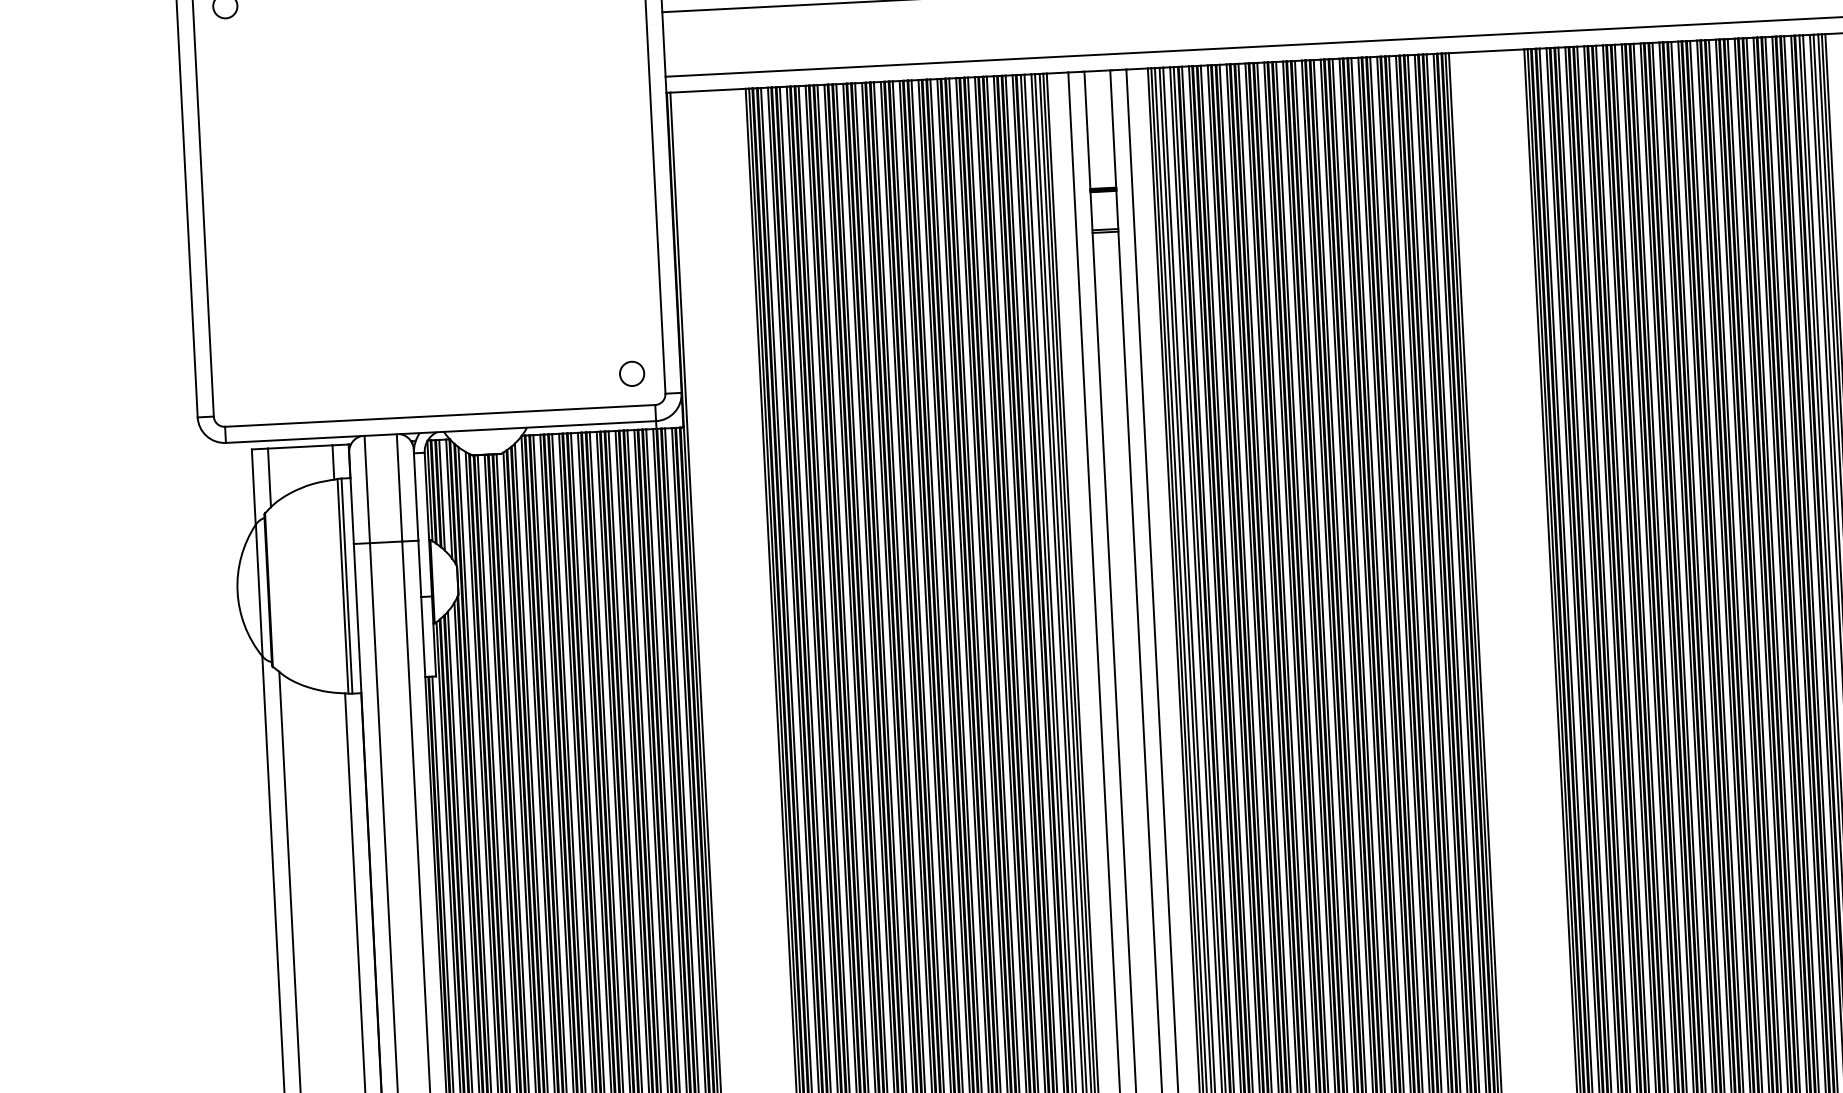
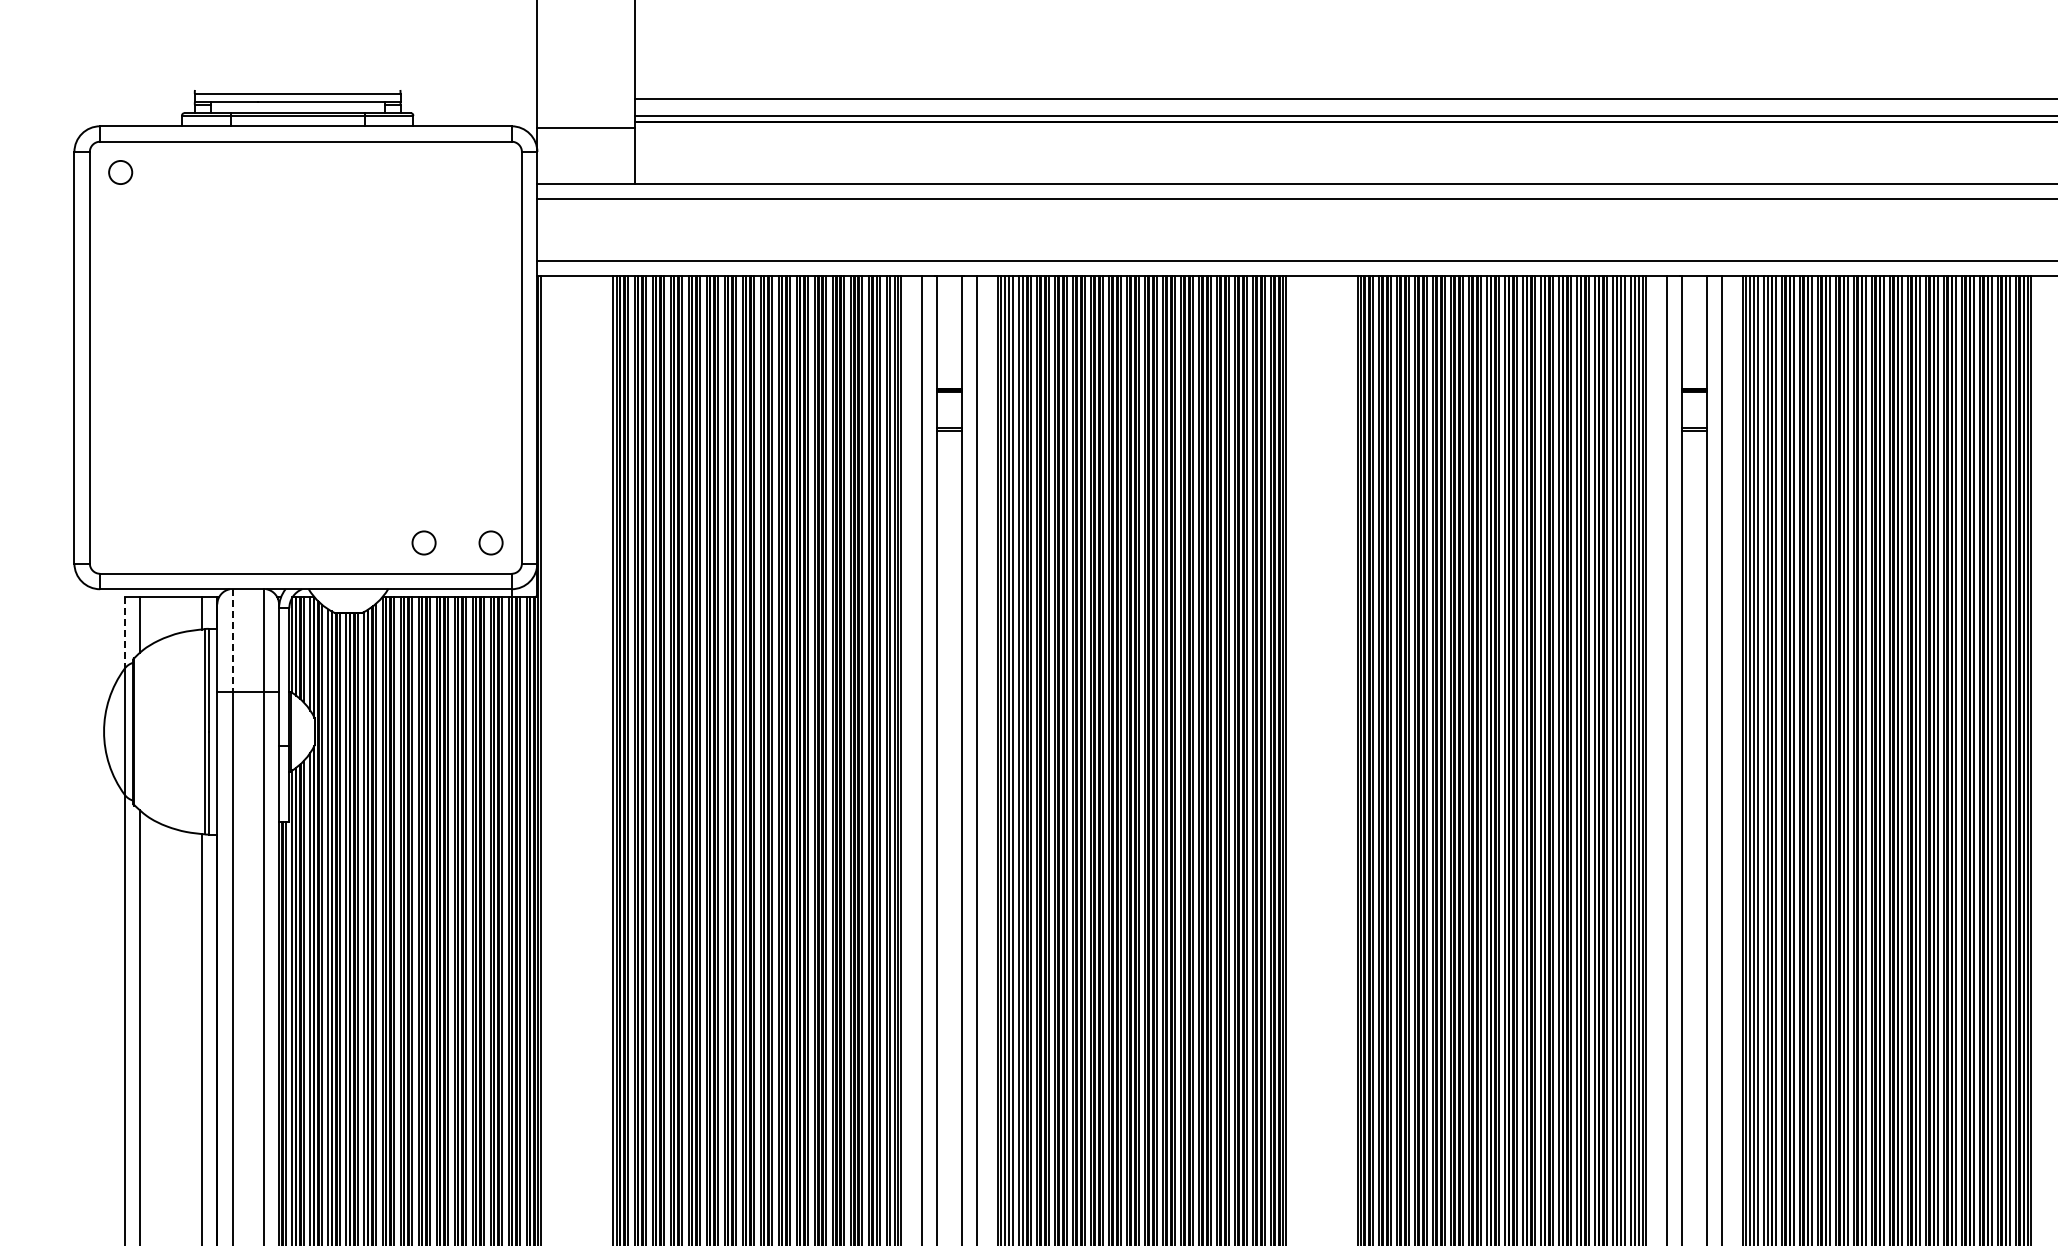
circle: (561, 376) -> (423, 542), added
line: (253, 487) -> (124, 633), solid -> dashed
line: (367, 490) -> (232, 641), solid -> dashed

